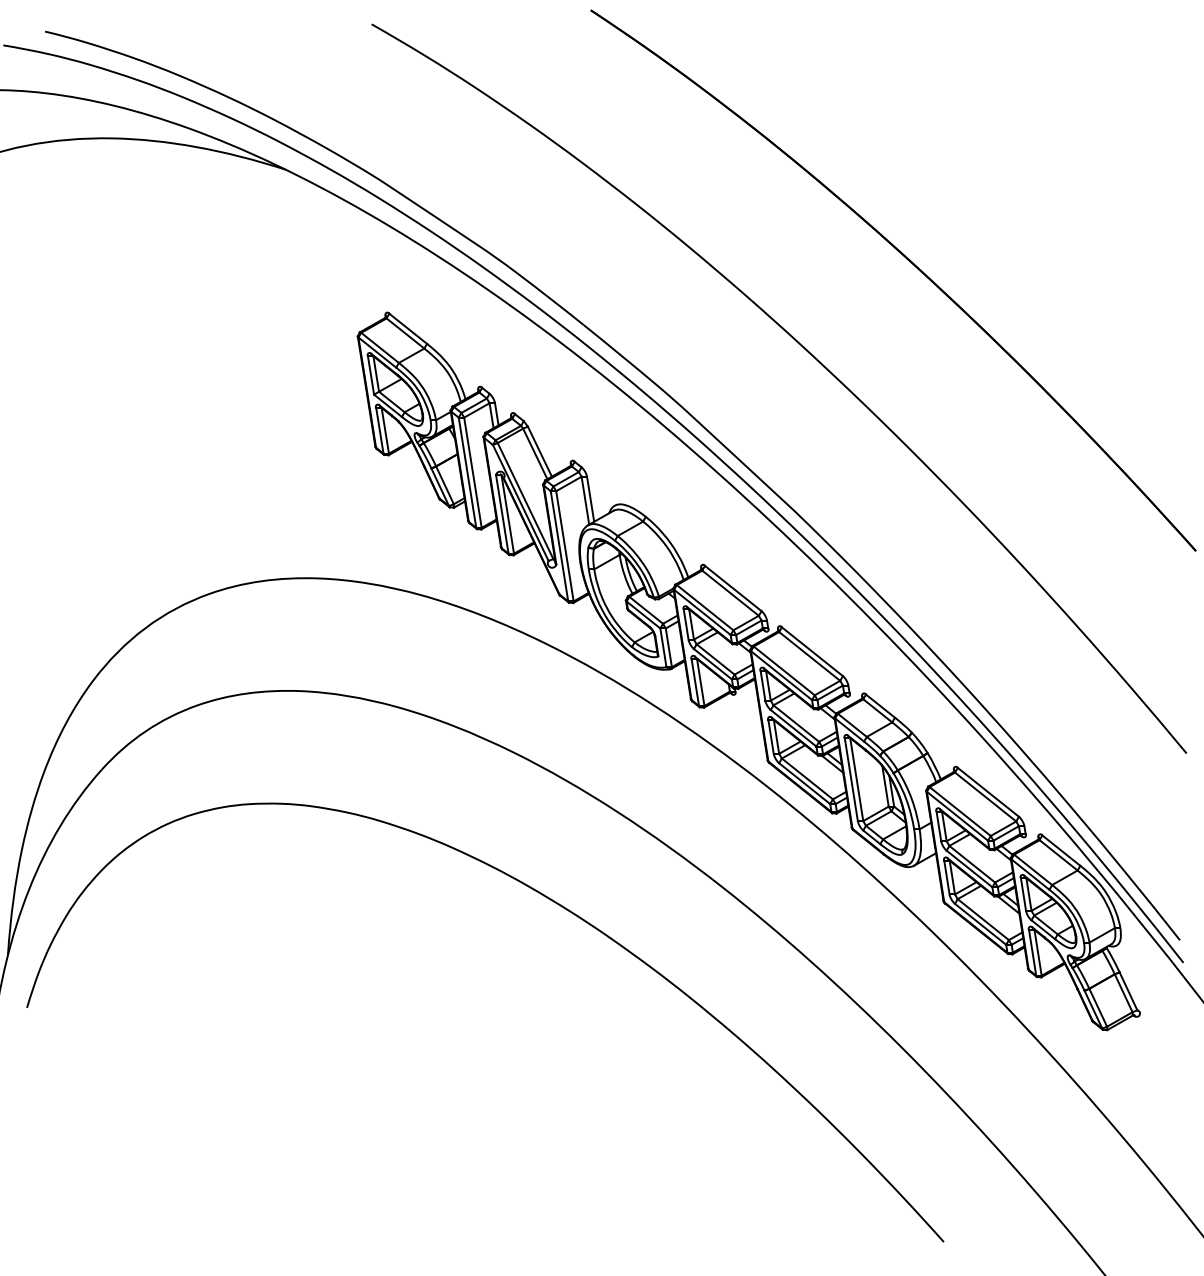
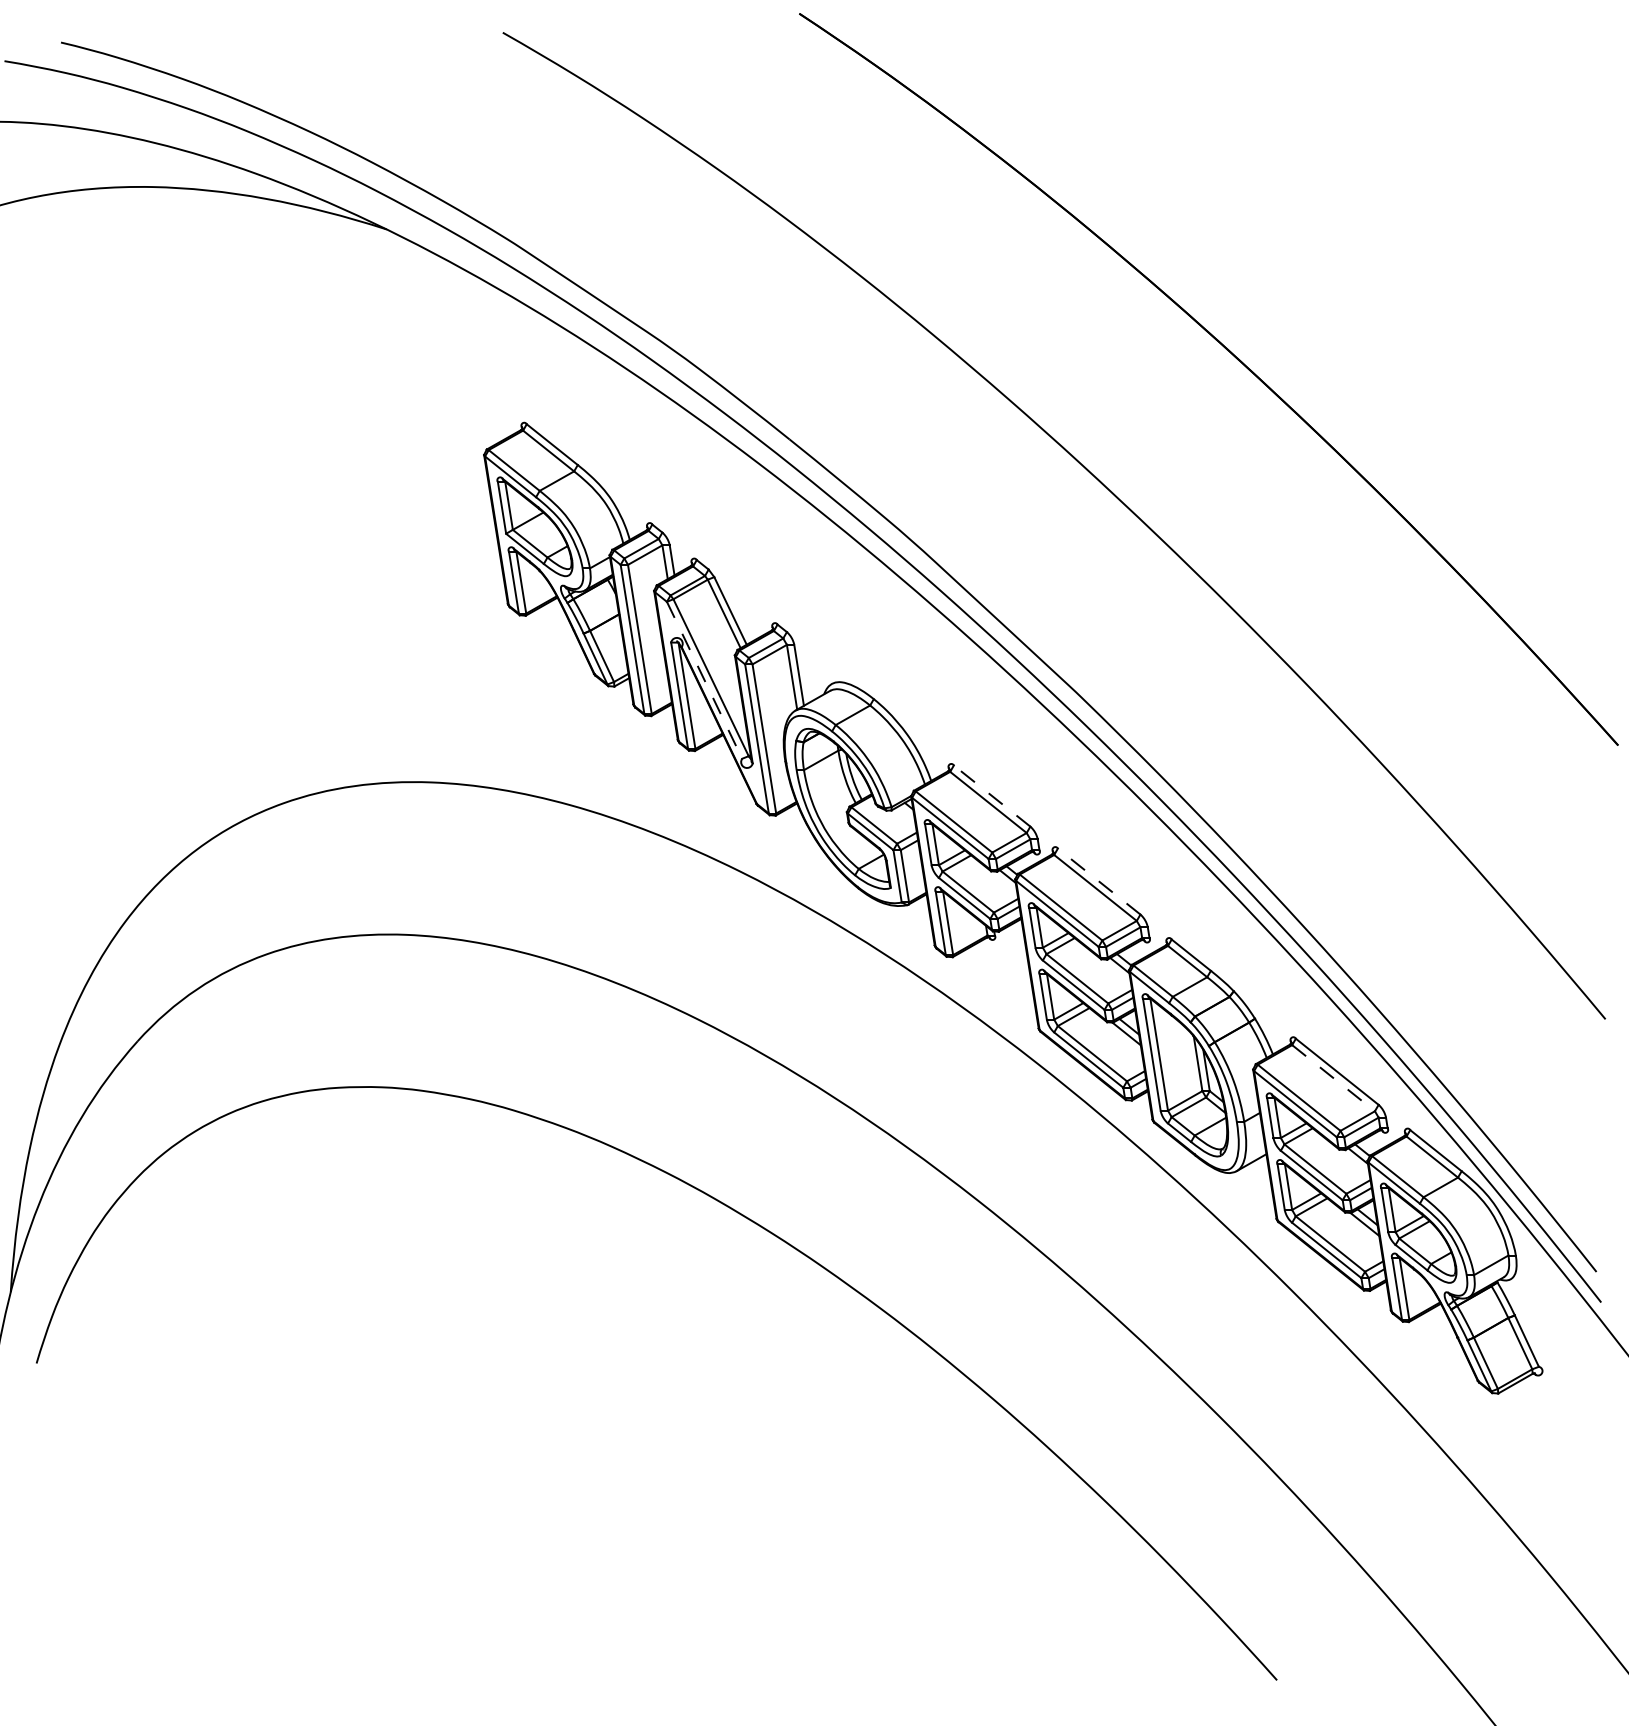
line: (520, 503) -> (704, 680), solid -> dashed
line: (733, 588) -> (992, 796), solid -> dashed
line: (812, 651) -> (1099, 881), solid -> dashed
line: (985, 797) -> (1333, 1078), solid -> dashed

